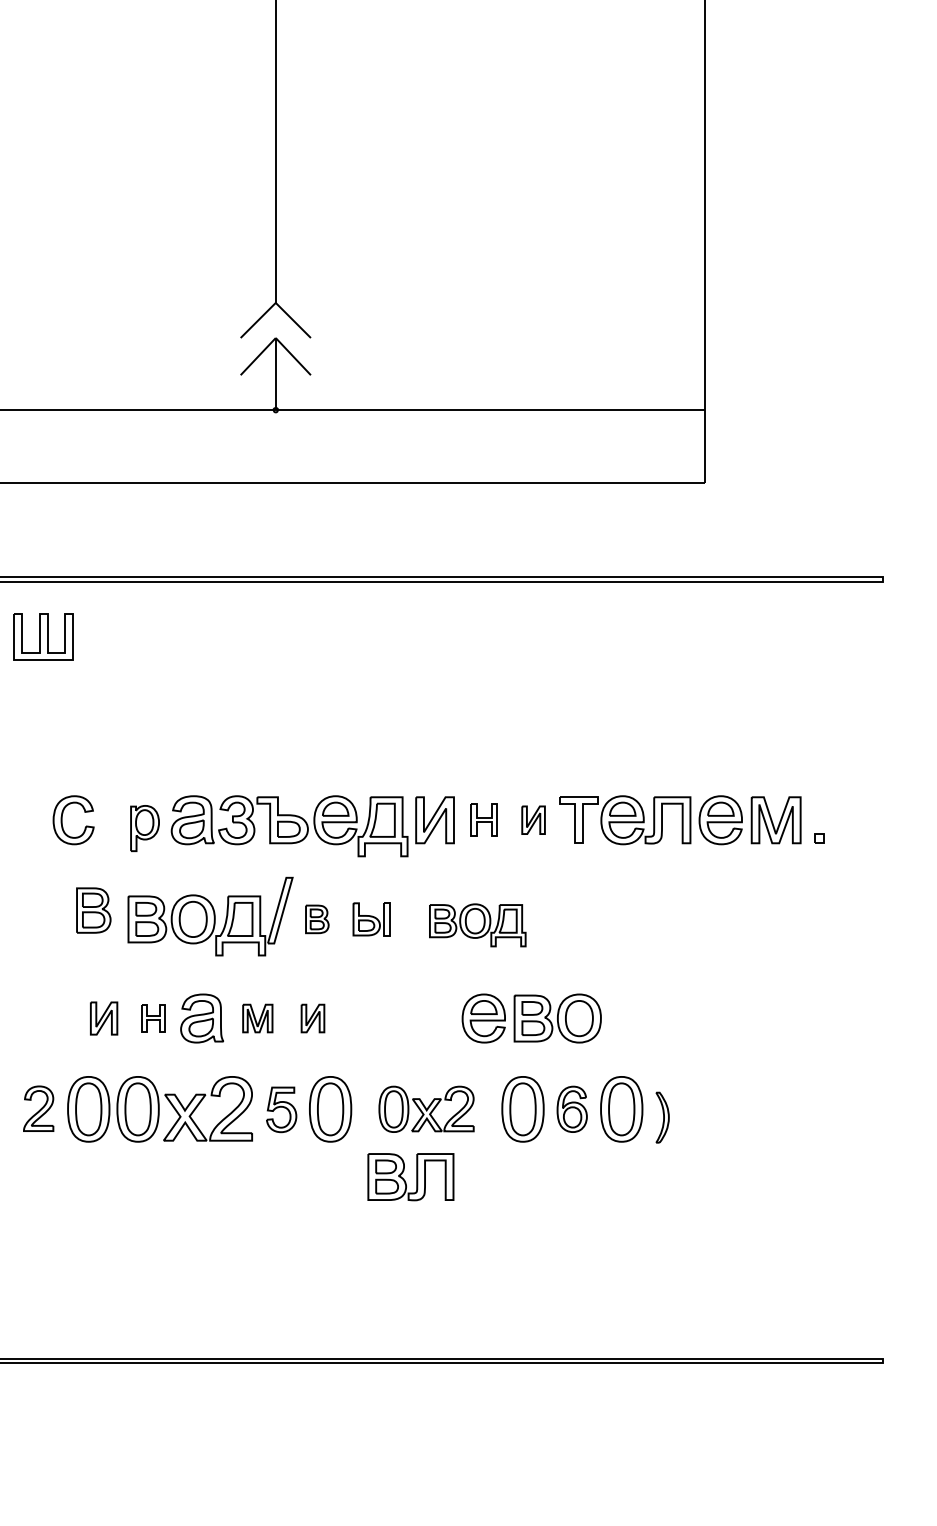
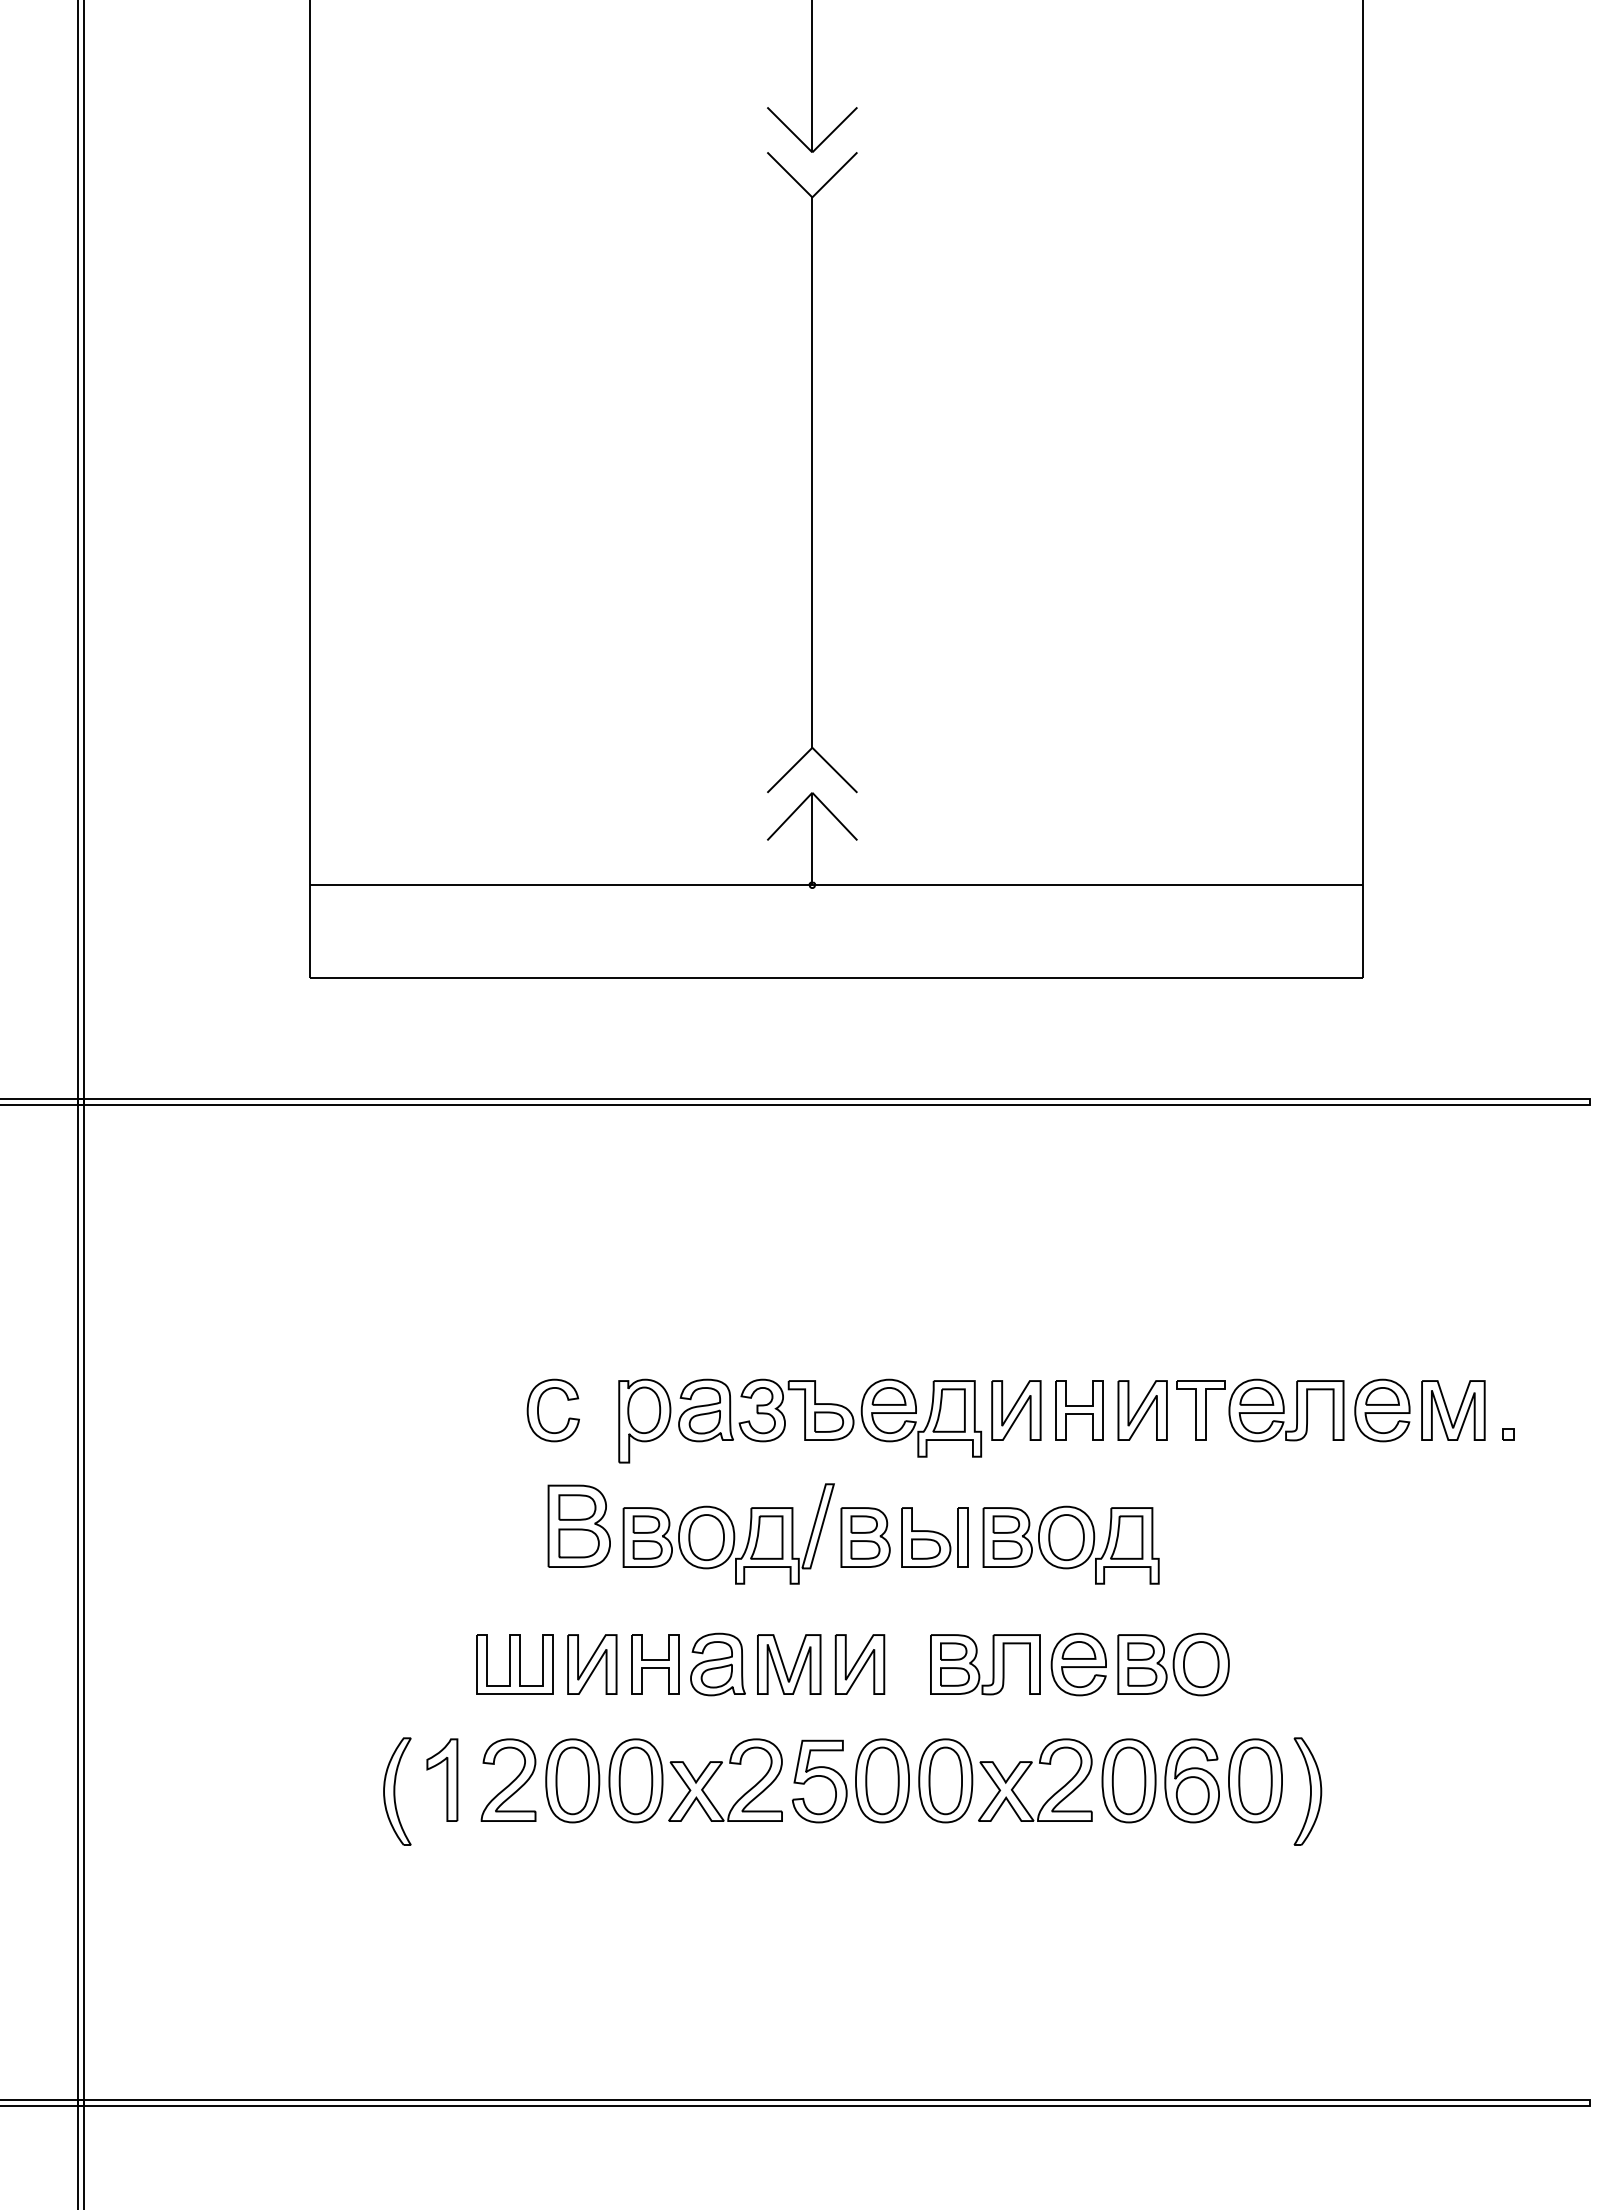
part: (43, 636) -> (514, 1664), moved
part: (484, 820) -> (1079, 1410), size x1.43
part: (533, 820) -> (1142, 1410), size x1.67
part: (144, 828) -> (644, 1420), size x1.43
part: (93, 910) -> (578, 1525), size x1.43
part: (317, 919) -> (865, 1537), size x1.67
part: (371, 919) -> (934, 1537), size x1.43
part: (477, 924) -> (1070, 1544), size x1.43
part: (104, 1018) -> (592, 1664), size x1.43
part: (153, 1018) -> (655, 1664), size x1.67
part: (257, 1018) -> (789, 1664), size x1.67
part: (312, 1018) -> (859, 1664), size x1.67
part: (38, 1108) -> (508, 1779), size x1.43
part: (281, 1109) -> (819, 1781), size x1.43
part: (426, 1109) -> (1005, 1780), size x1.43
part: (571, 1109) -> (1191, 1780), size x1.43
part: (662, 1117) -> (1307, 1791), size x1.67
part: (416, 1176) -> (992, 1664), moved

